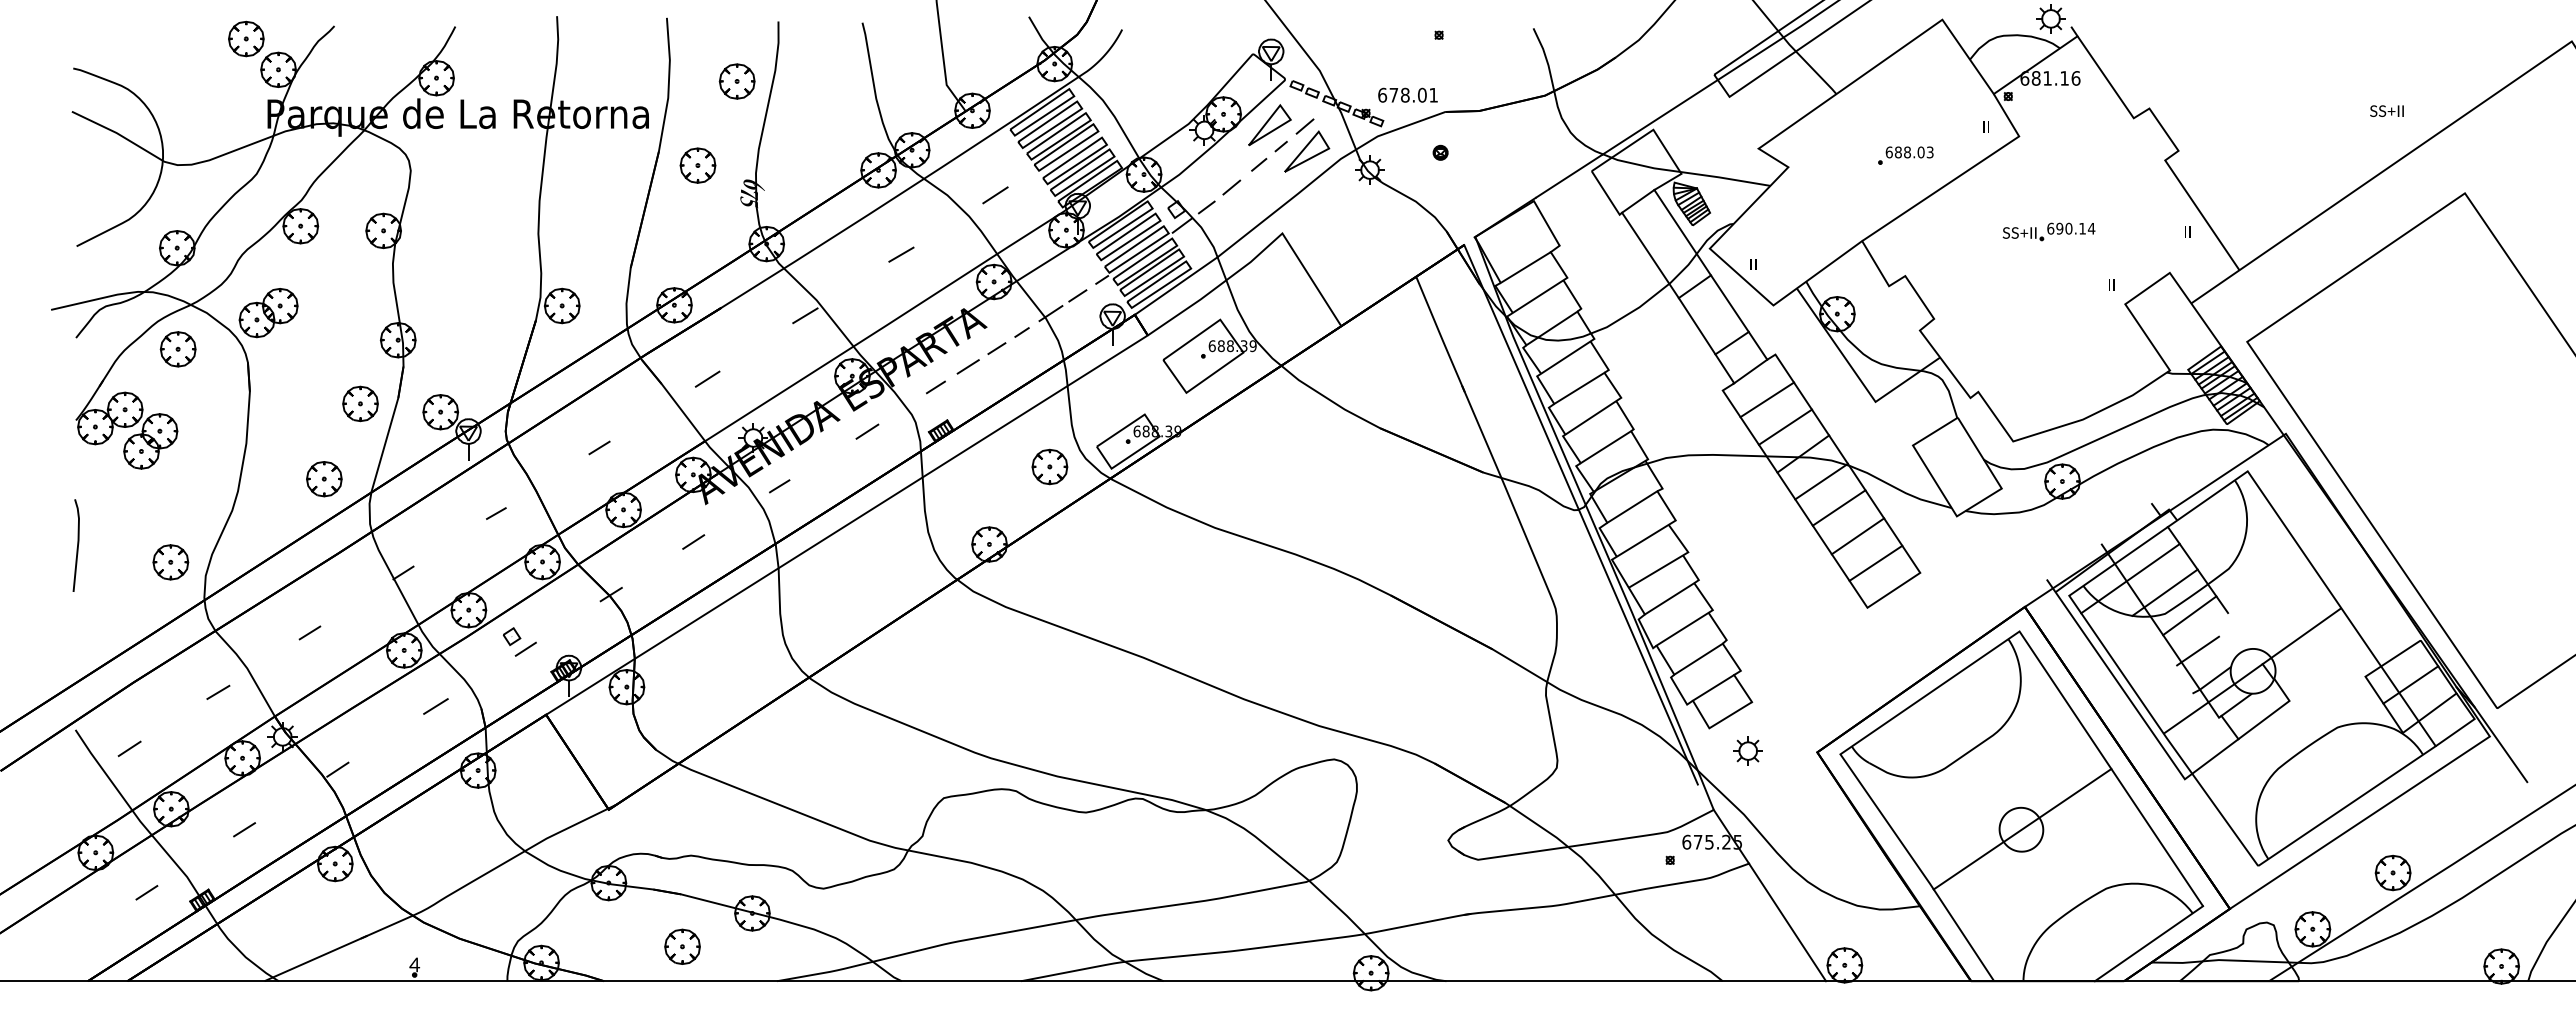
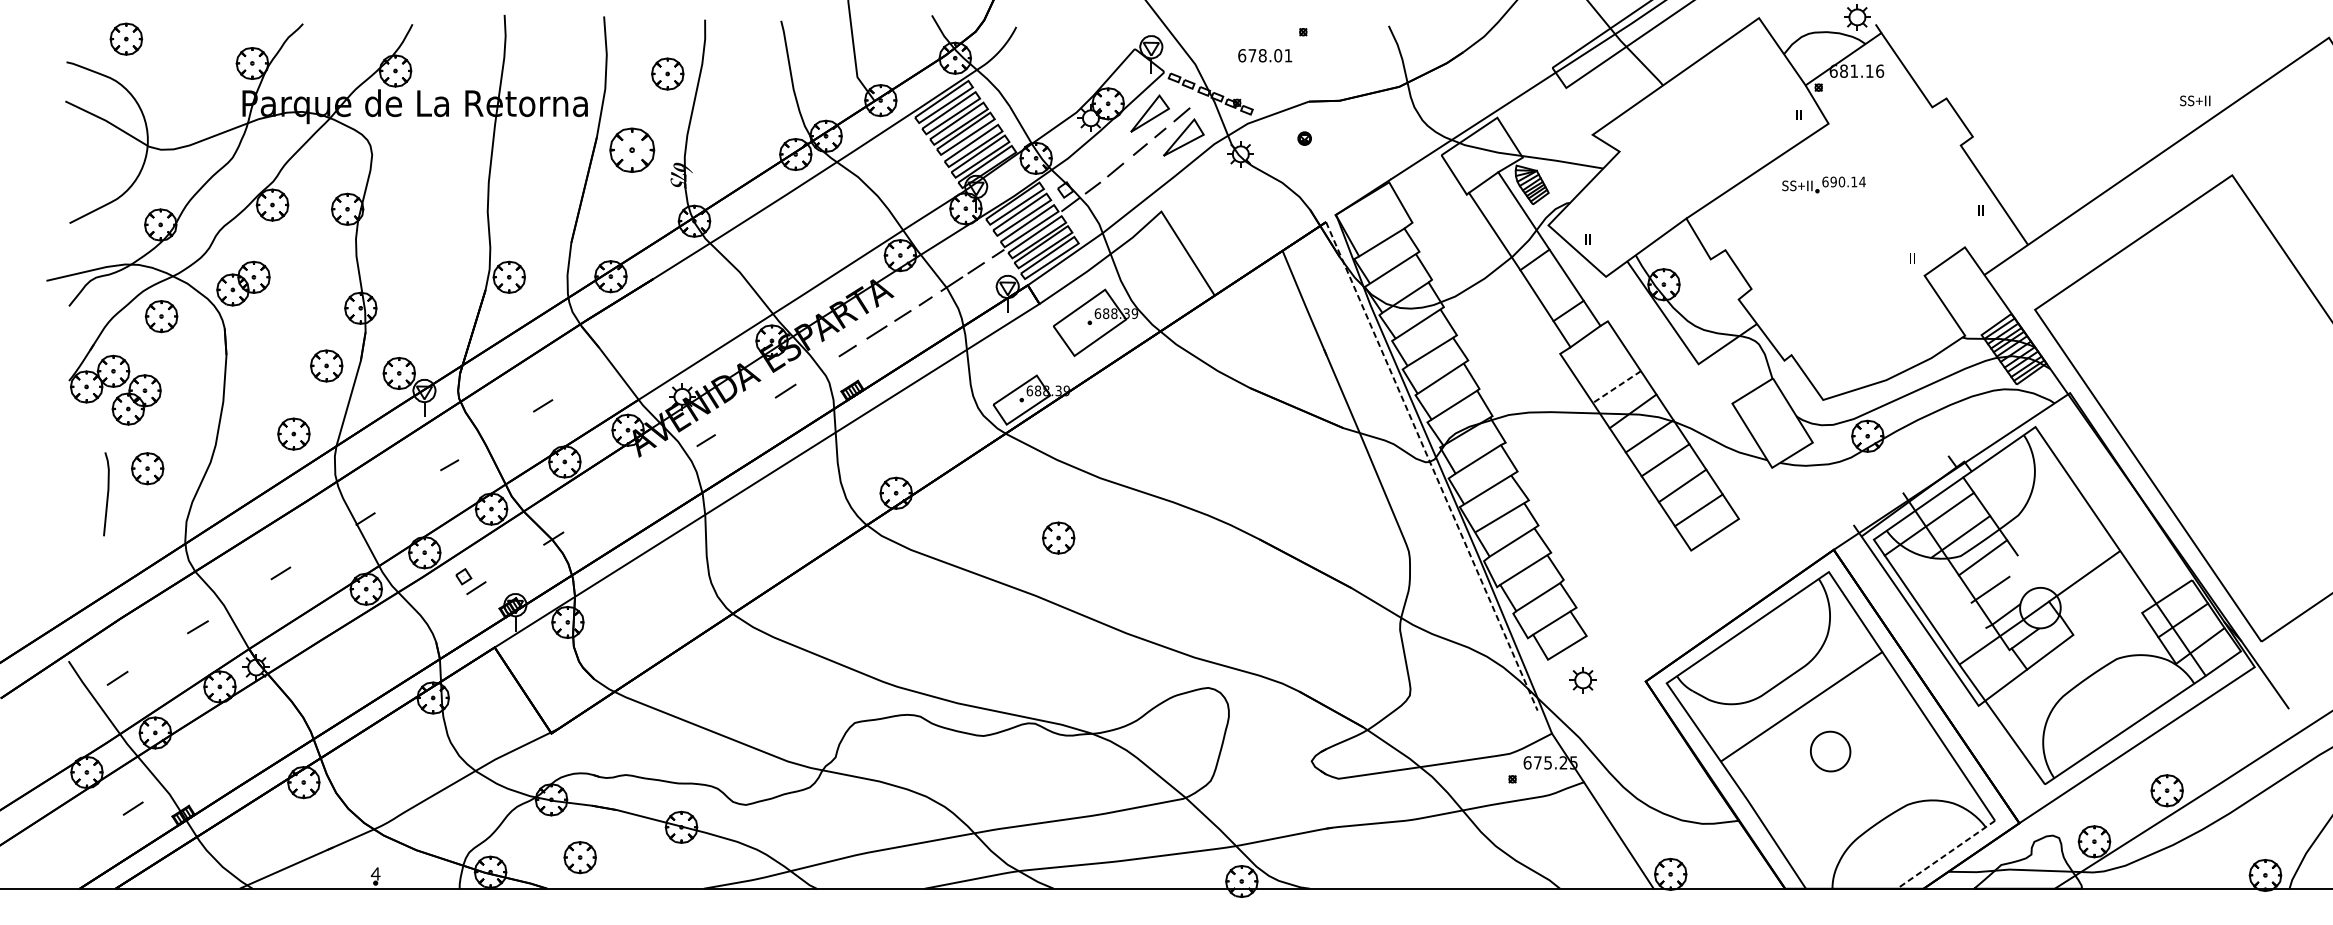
part: (246, 38) -> (126, 38), moved
text: (1407, 94) -> (1264, 55), moved
text: (2386, 110) -> (2194, 100), moved
part: (1905, 155) -> (1725, 141), removed
part: (697, 165) -> (631, 150), size x1.4
line: (995, 195) -> (901, 177), removed
part: (2048, 231) -> (1823, 184), moved
line: (901, 254) -> (816, 230), removed
line: (805, 315) -> (729, 285), removed
line: (707, 378) -> (640, 342), removed
line: (1767, 399) -> (1600, 361), removed
line: (1785, 427) -> (1616, 387), solid -> dashed
part: (1049, 466) -> (1058, 537), moved
line: (1581, 514) -> (1432, 466), solid -> dashed
line: (693, 541) -> (628, 490), removed
line: (77, 545) -> (107, 494), moved
part: (170, 562) -> (147, 468), moved
line: (435, 706) -> (394, 639), removed
line: (337, 769) -> (305, 697), removed
line: (244, 829) -> (221, 751), removed
line: (2022, 829) -> (1801, 706), moved
line: (2149, 943) -> (1946, 854), solid -> dashed
part: (682, 946) -> (580, 857), moved

